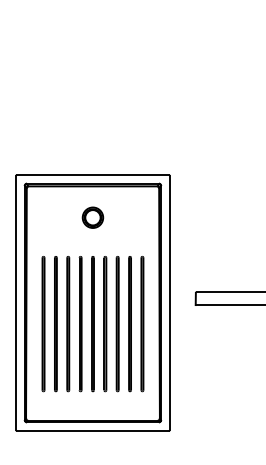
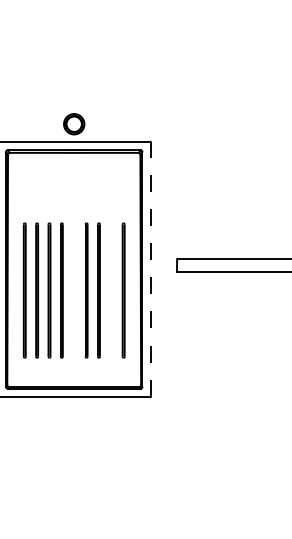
part: (93, 218) -> (74, 124), moved
line: (169, 303) -> (150, 269), solid -> dashed
line: (92, 324) -> (73, 290), removed
line: (130, 324) -> (111, 290), removed

